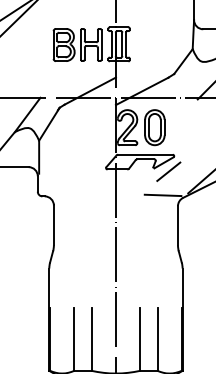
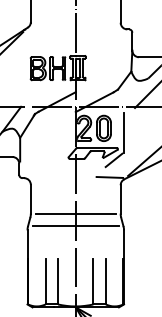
line: (183, 133) -> (124, 132), added
line: (115, 245) -> (75, 213), added
line: (115, 263) -> (75, 226), added

